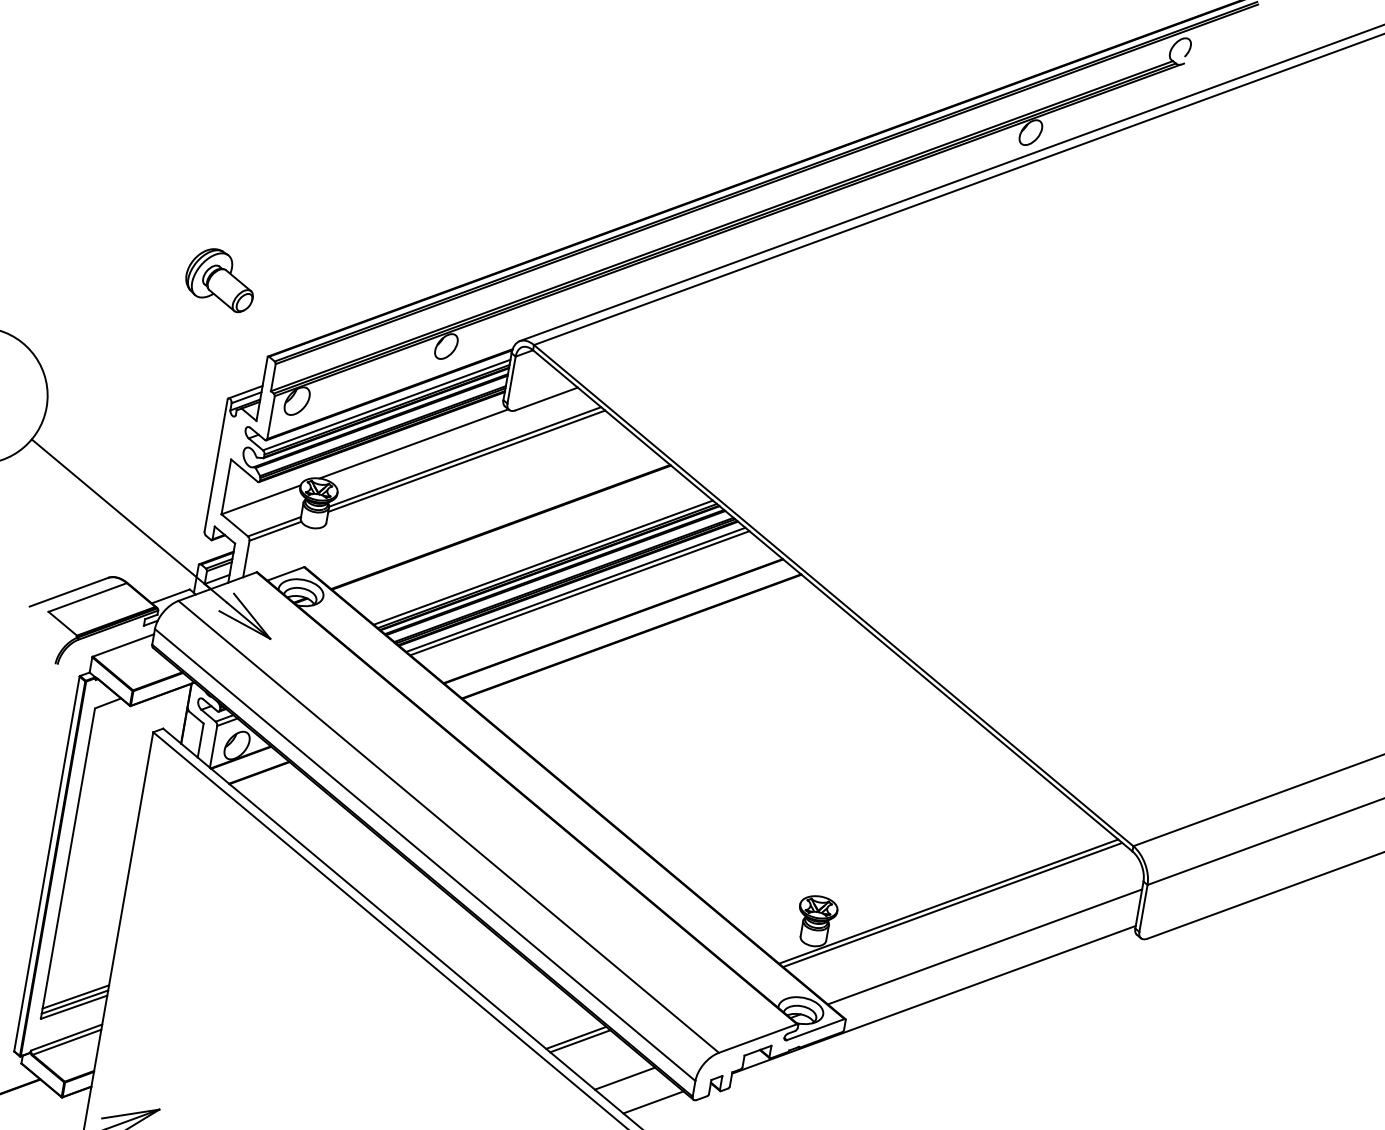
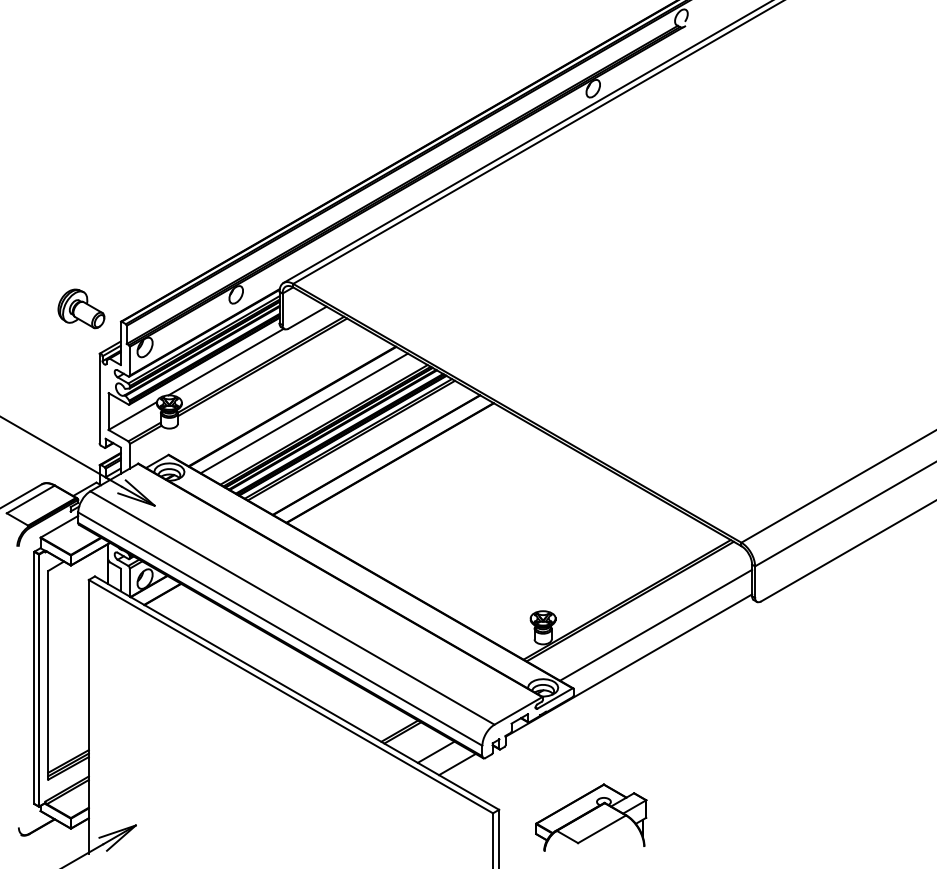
part: (221, 279) -> (81, 308), moved
line: (515, 540) -> (303, 413), added

